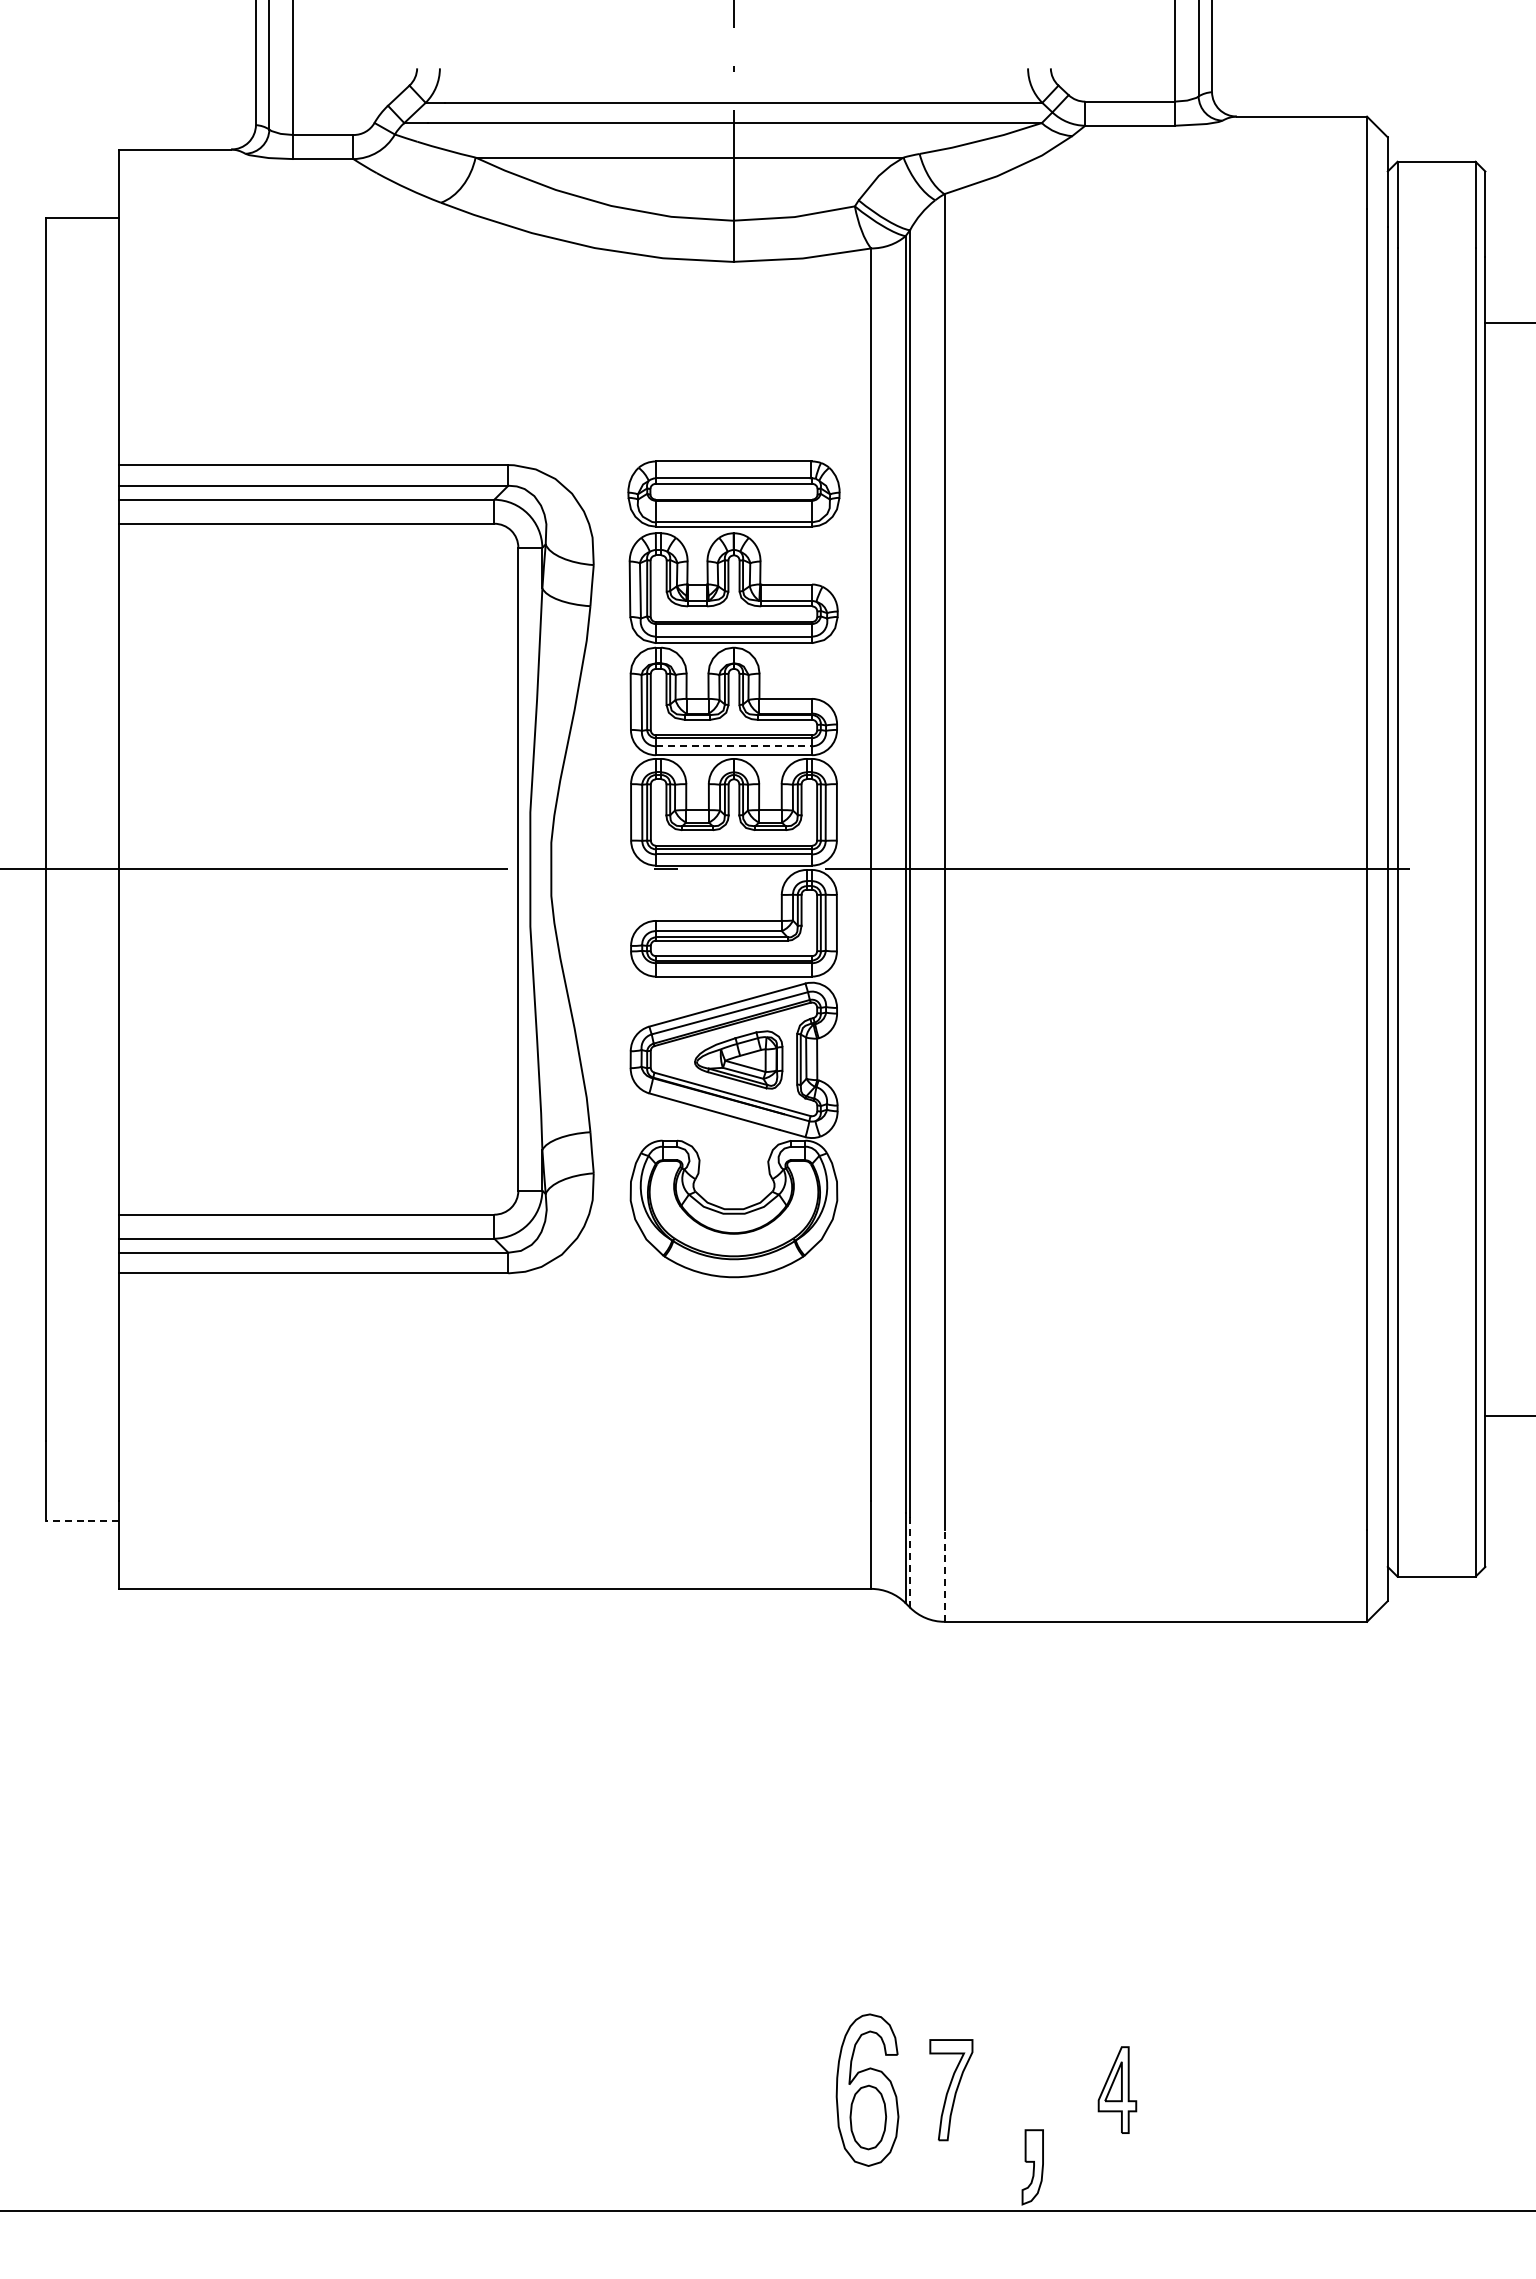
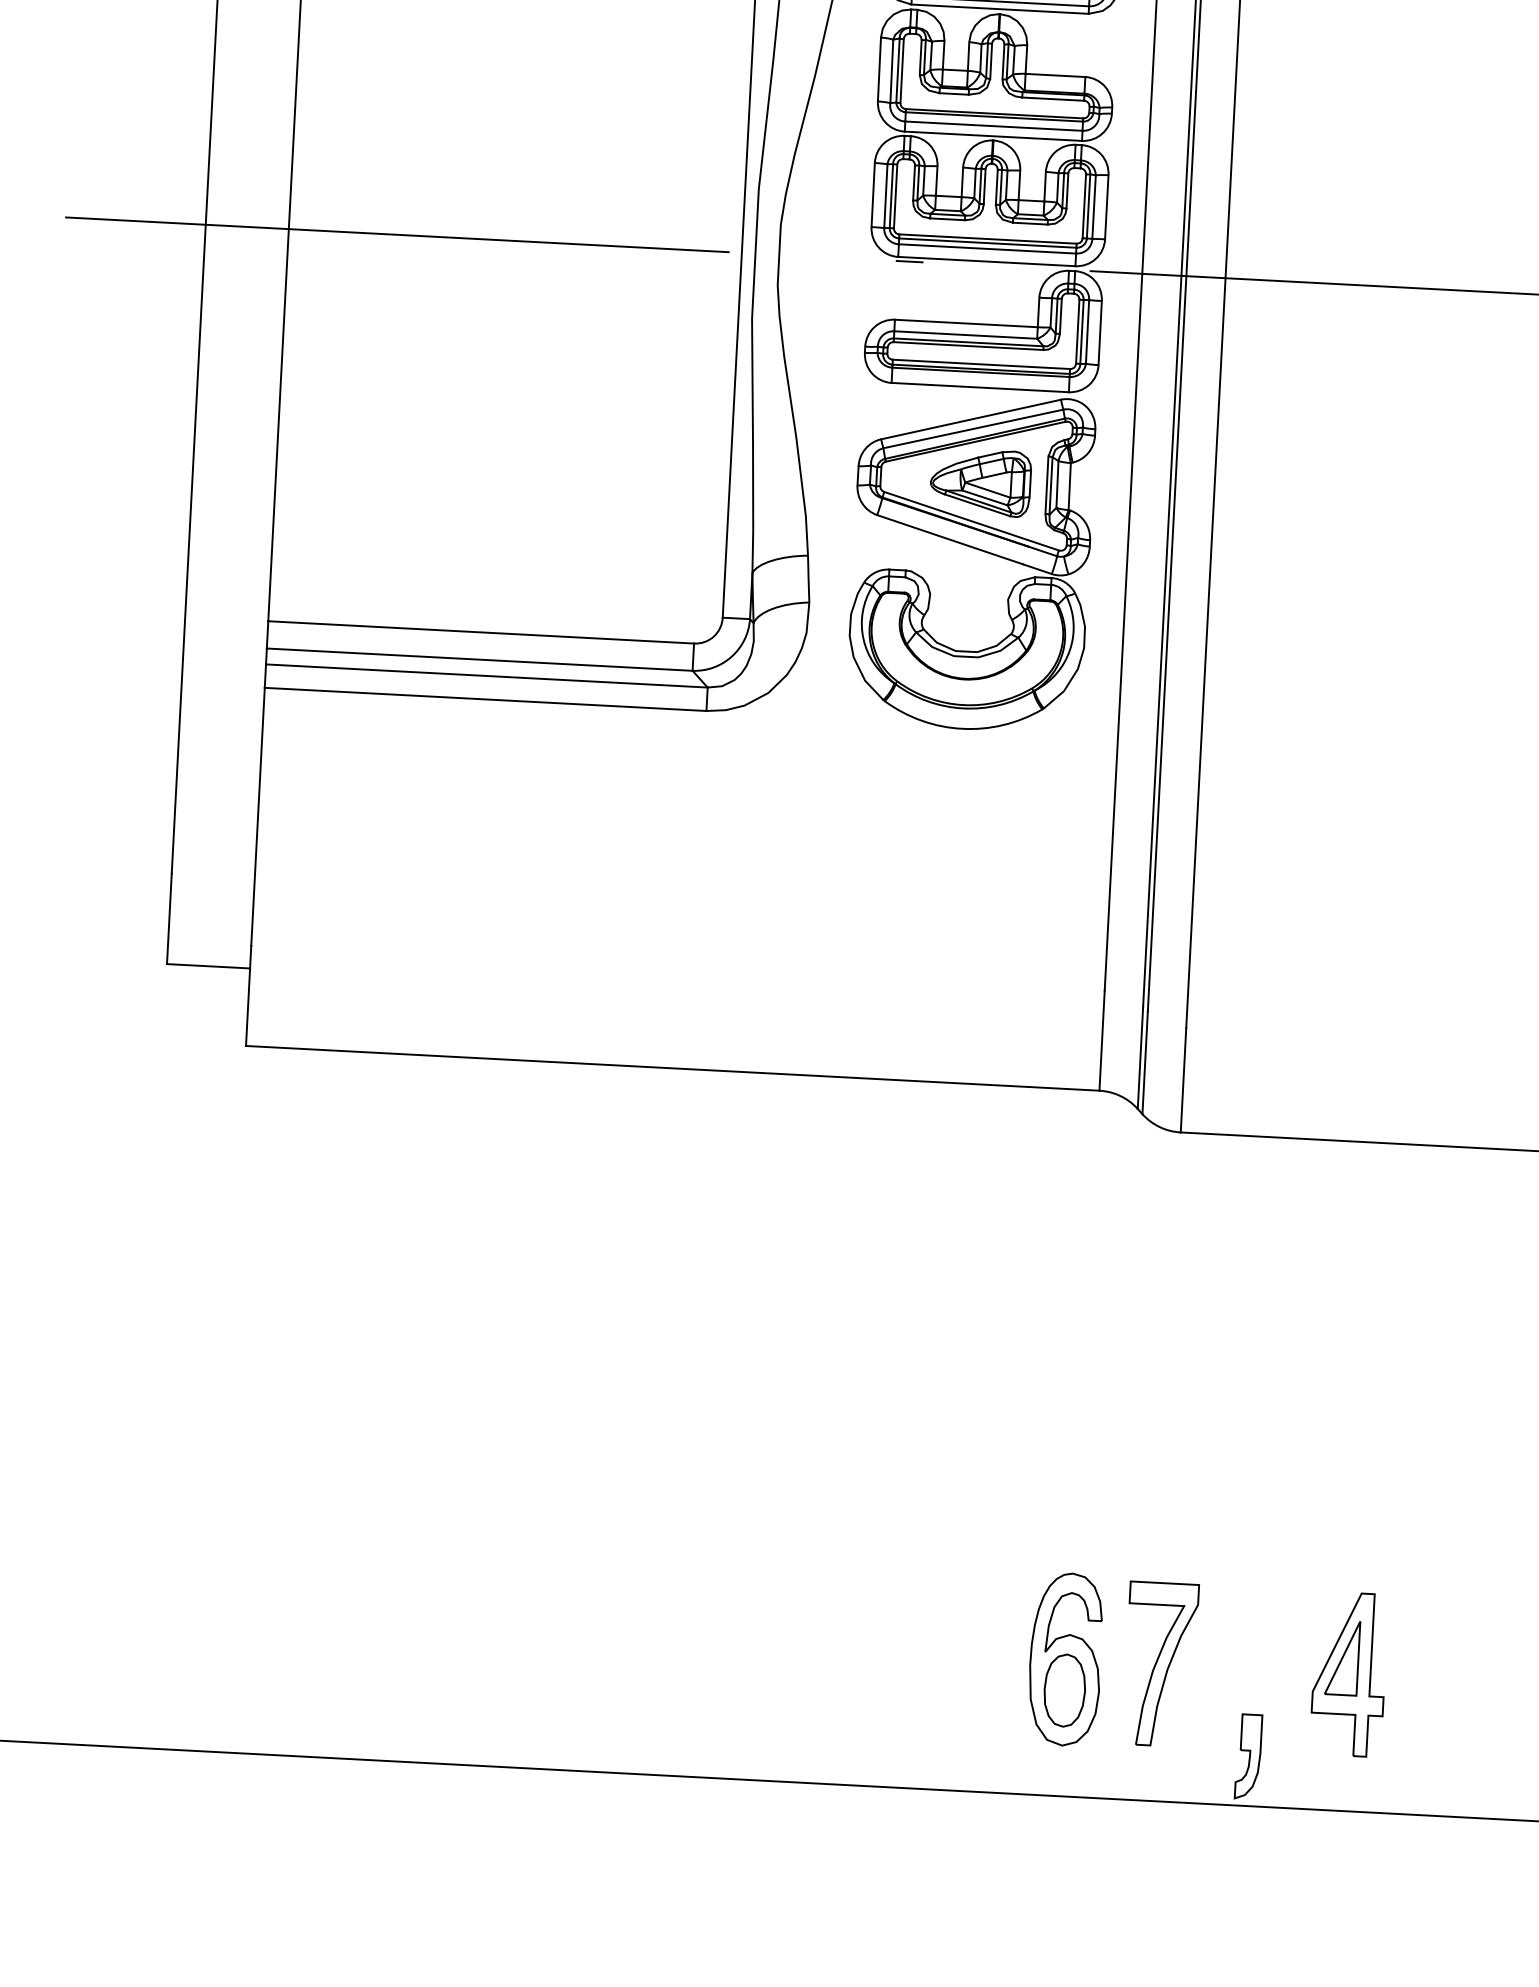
line: (734, 746) -> (994, 126), dashed -> solid
line: (82, 1520) -> (208, 966), dashed -> solid
line: (910, 1561) -> (1145, 1061), dashed -> solid
line: (944, 1575) -> (1183, 1079), dashed -> solid
part: (951, 2089) -> (1160, 1663), size x1.43
part: (1117, 2089) -> (1349, 1673), size x1.67

